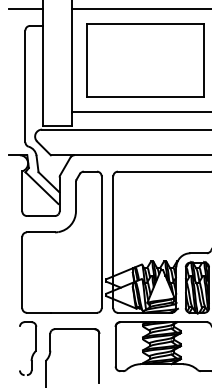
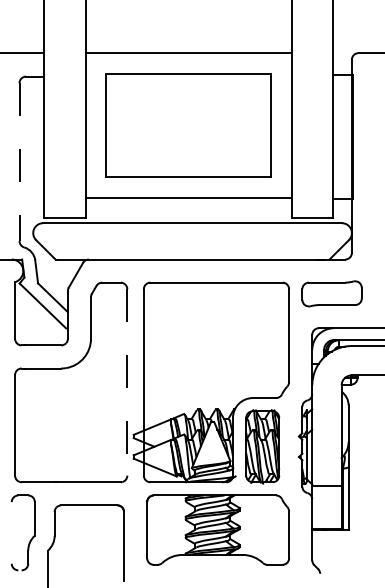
line: (25, 86) -> (19, 162), solid -> dashed
line: (101, 242) -> (127, 382), solid -> dashed

